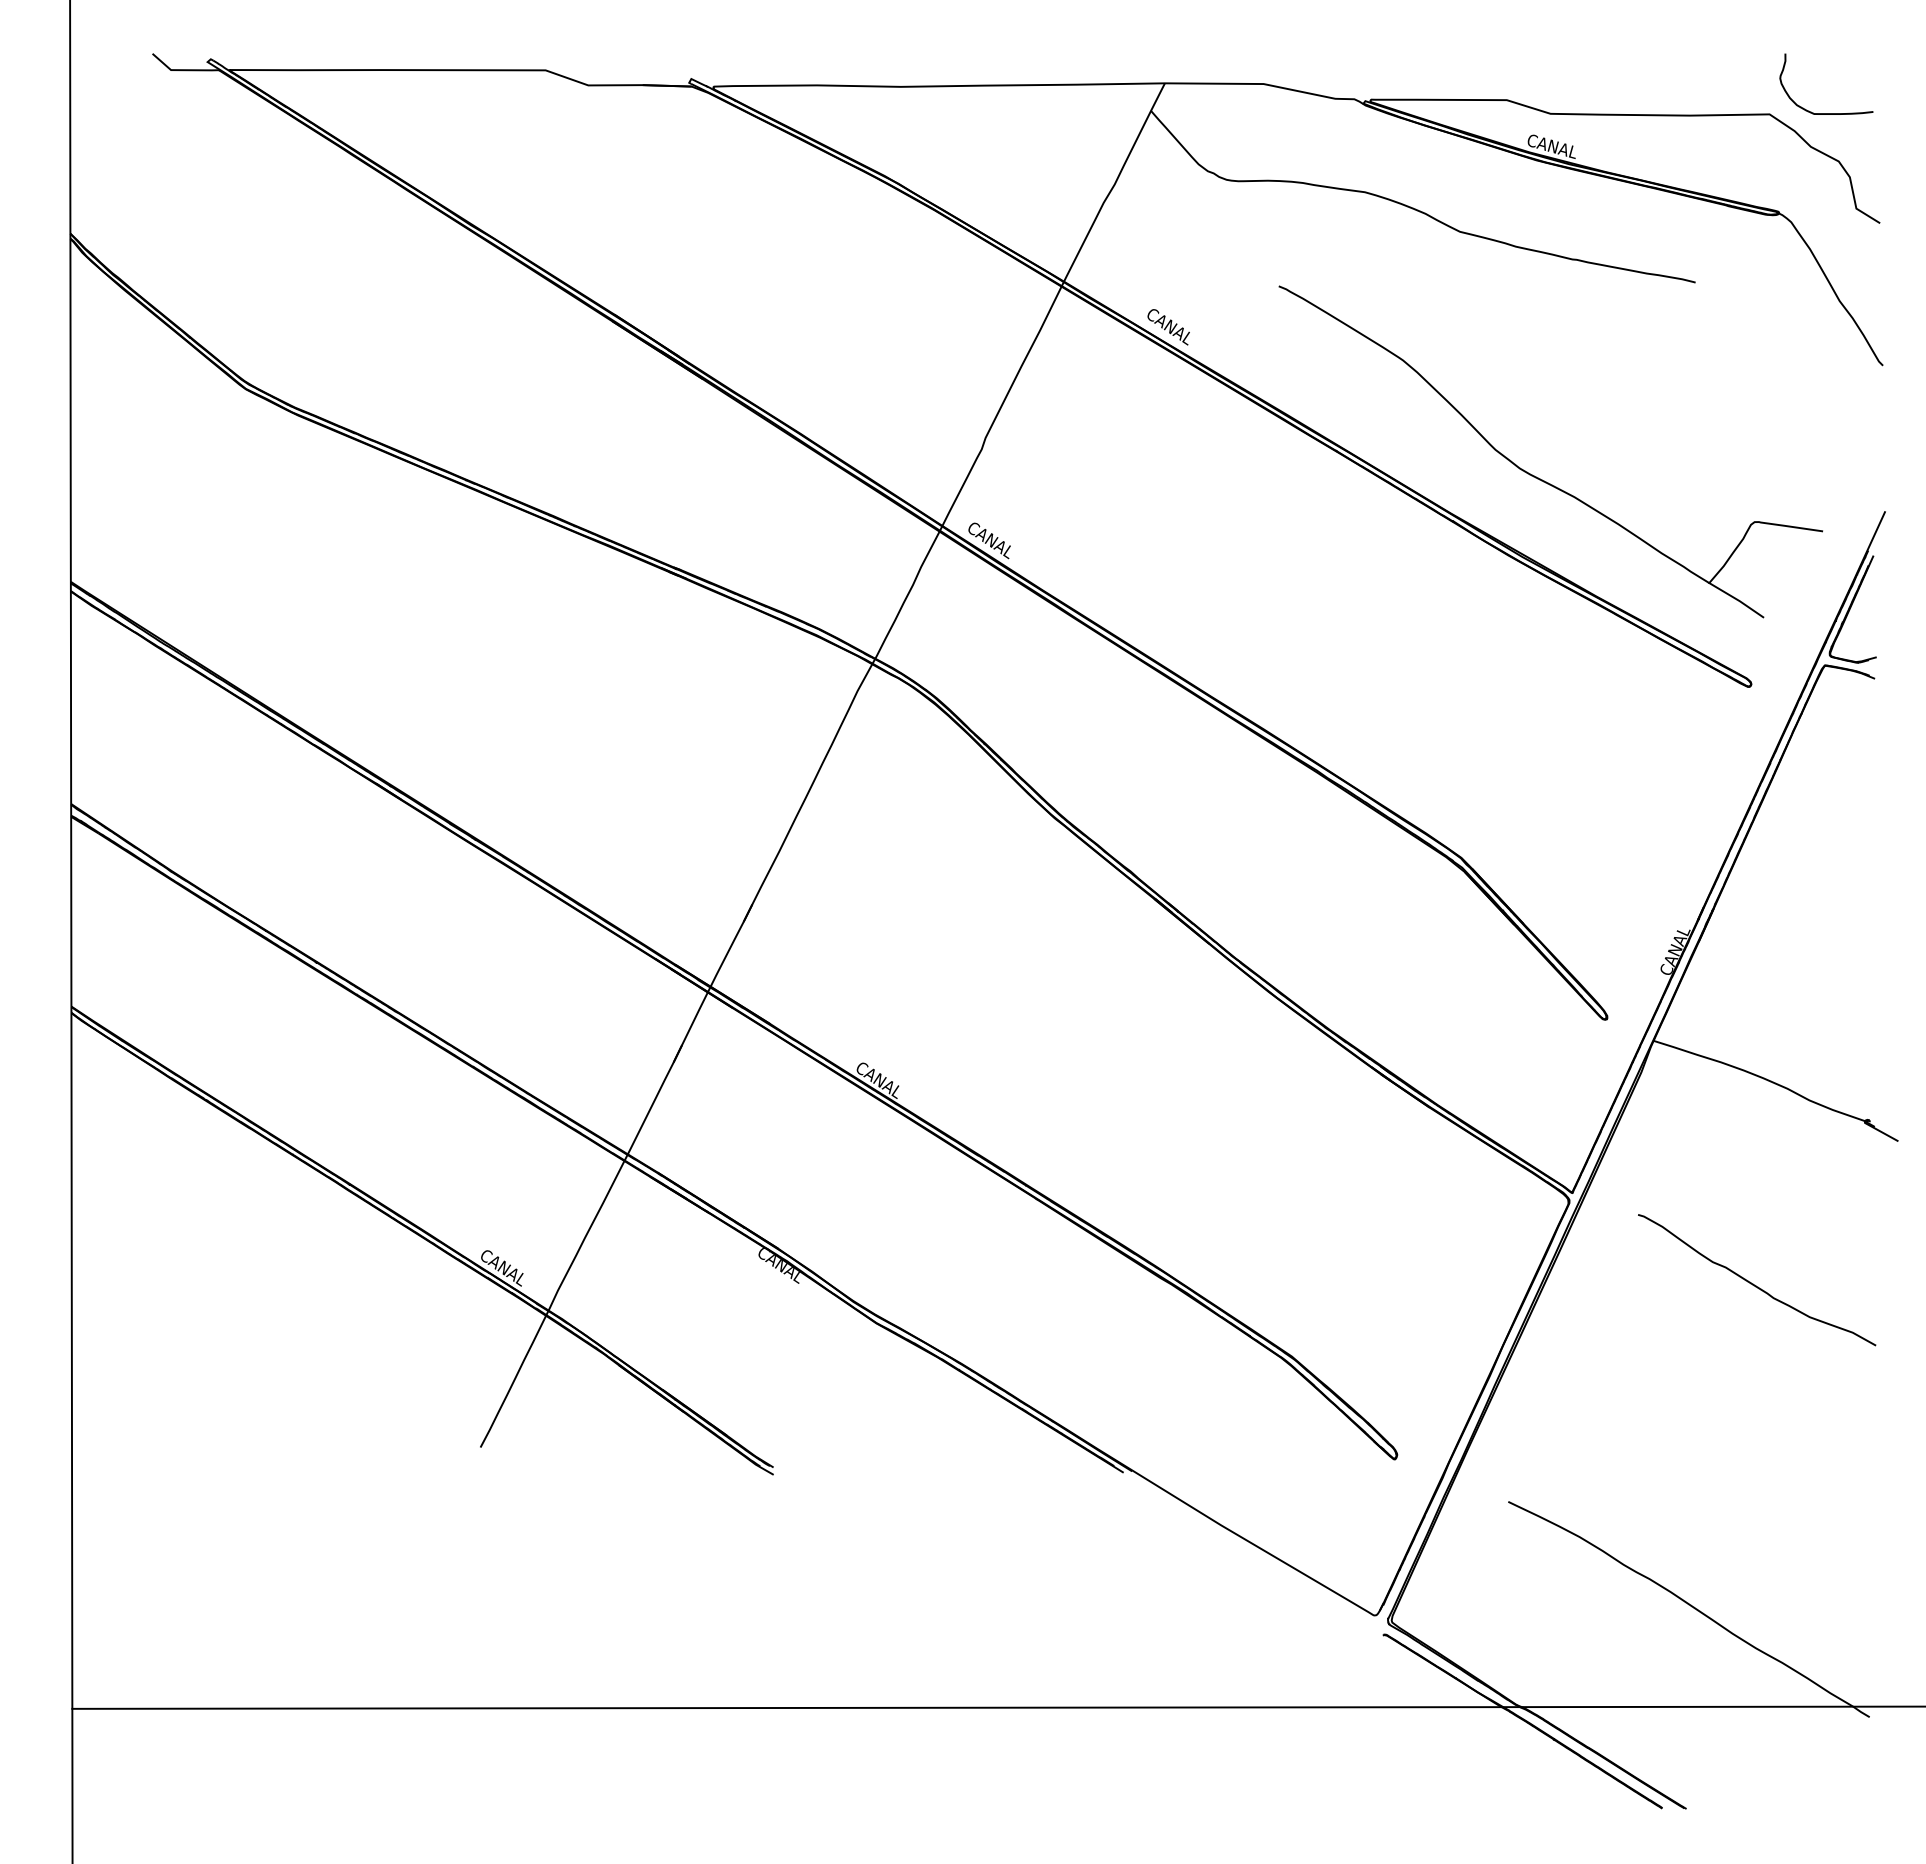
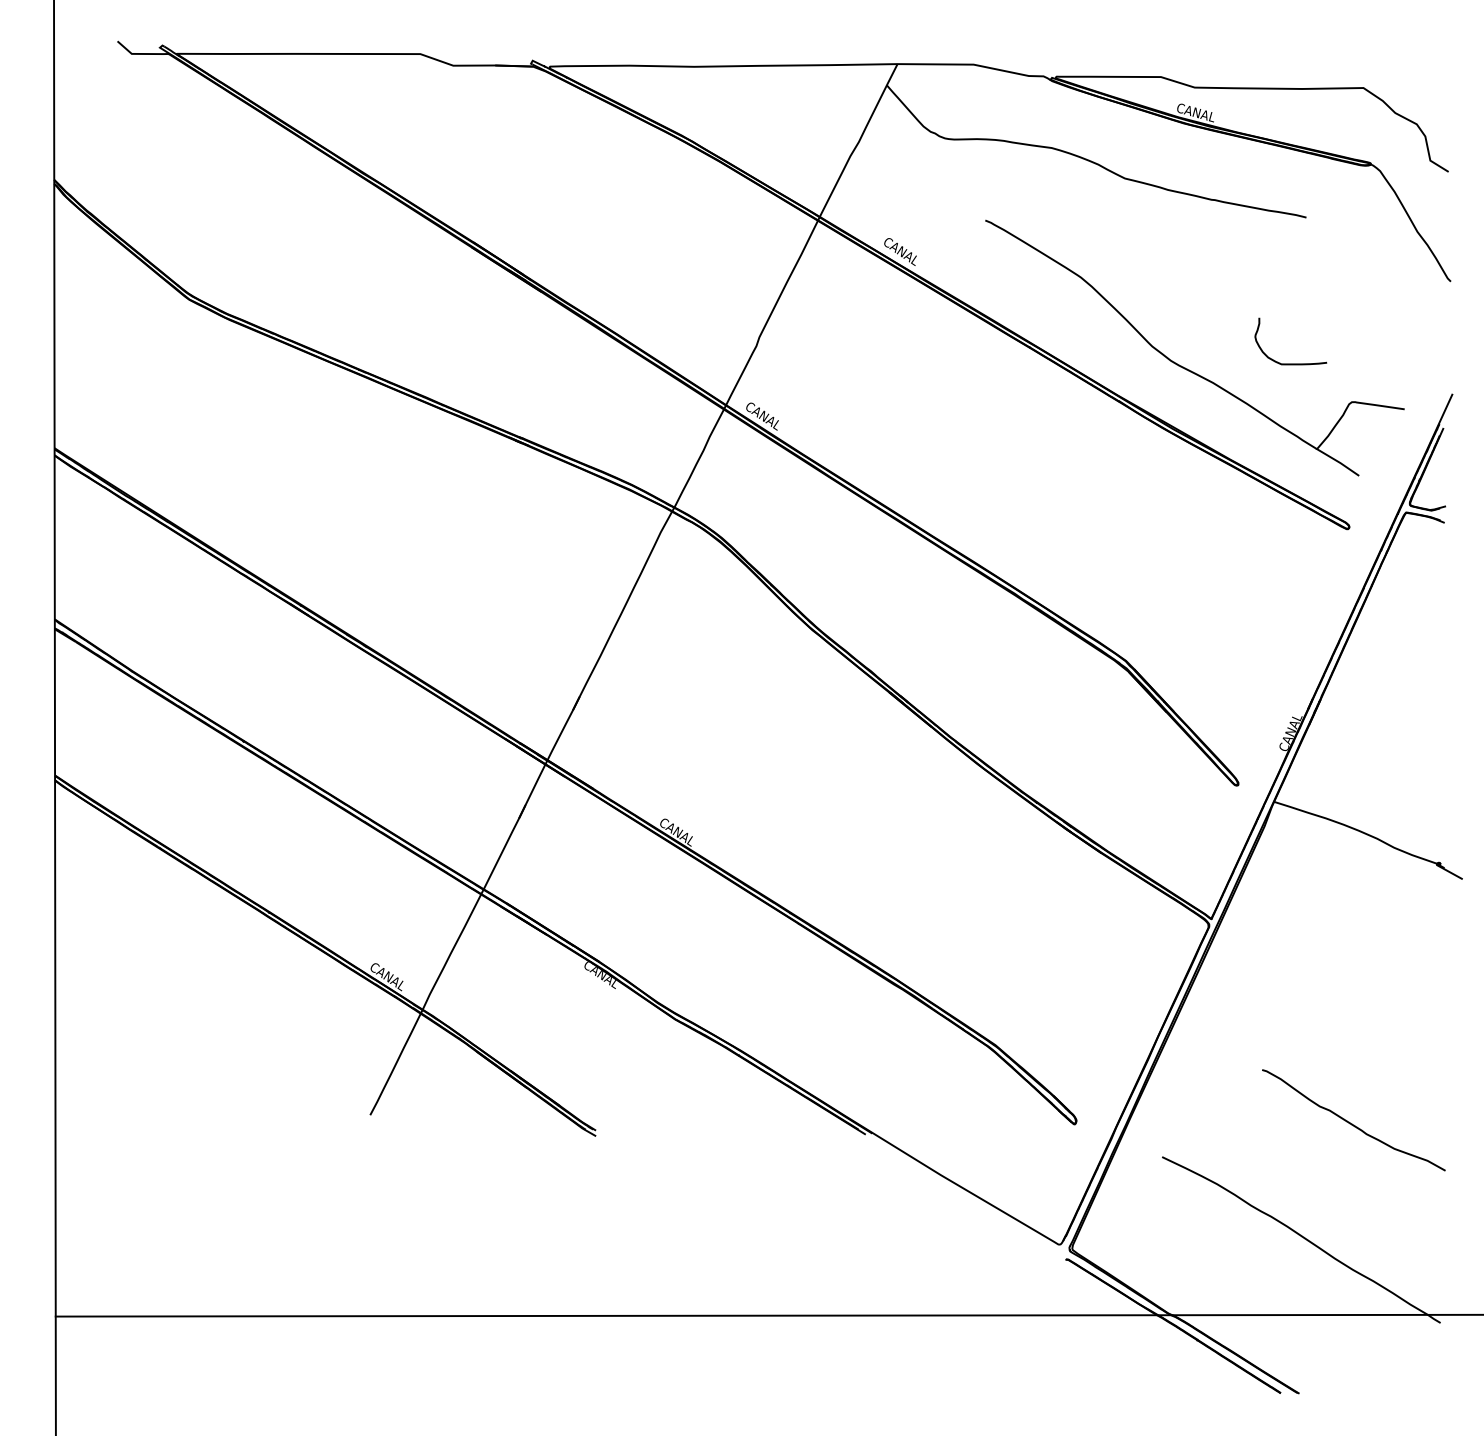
curve: (1826, 113) -> (1290, 363), moved
curve: (1753, 1283) -> (1351, 1122), moved

